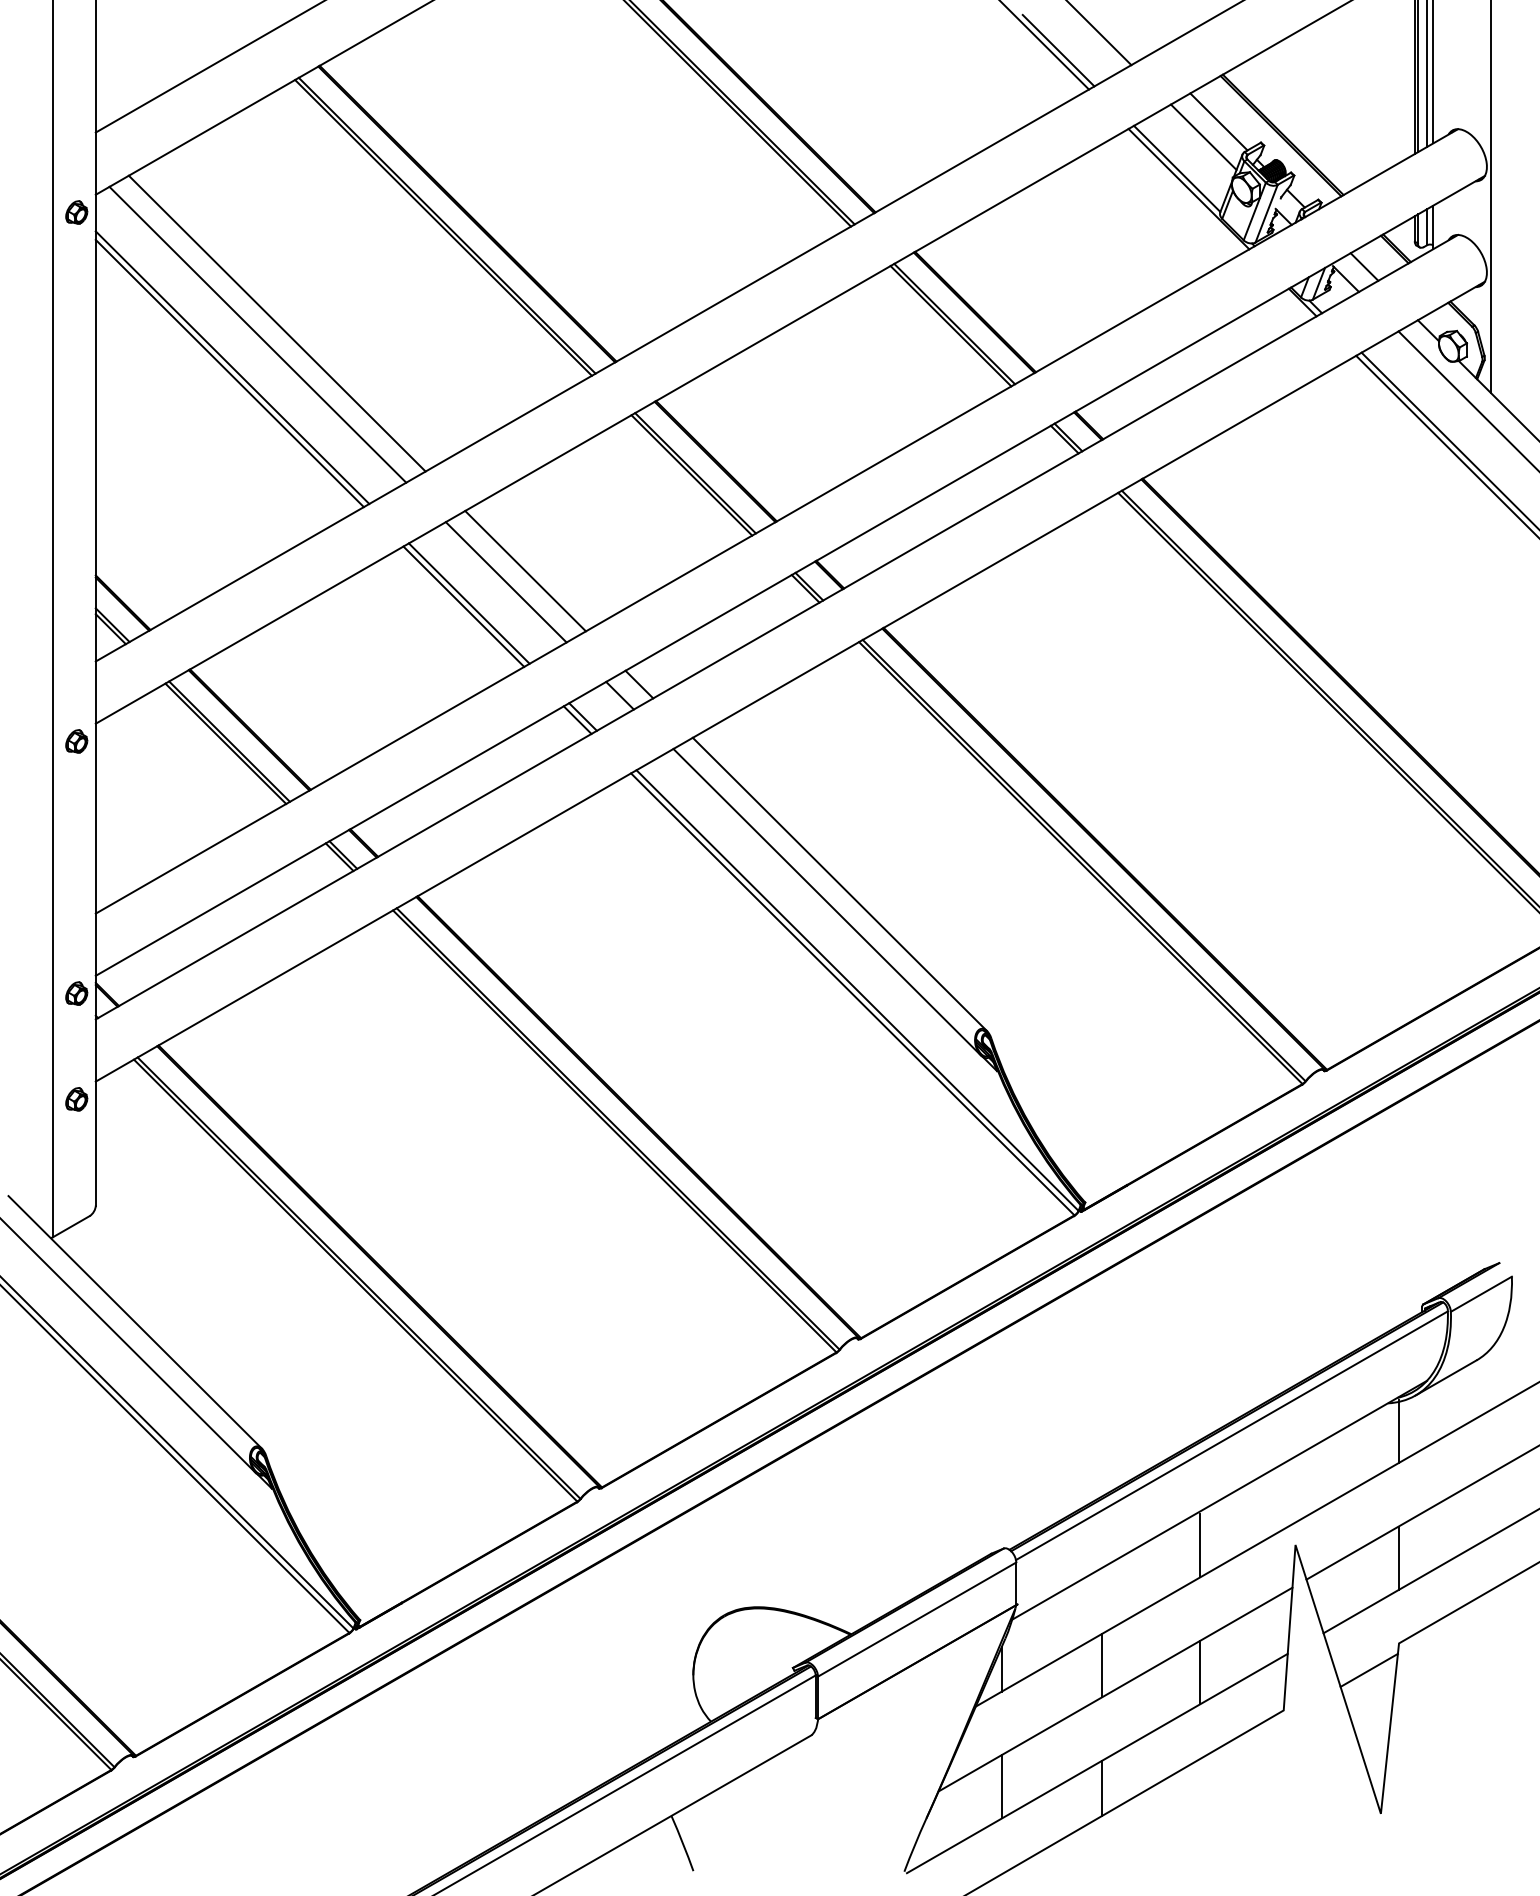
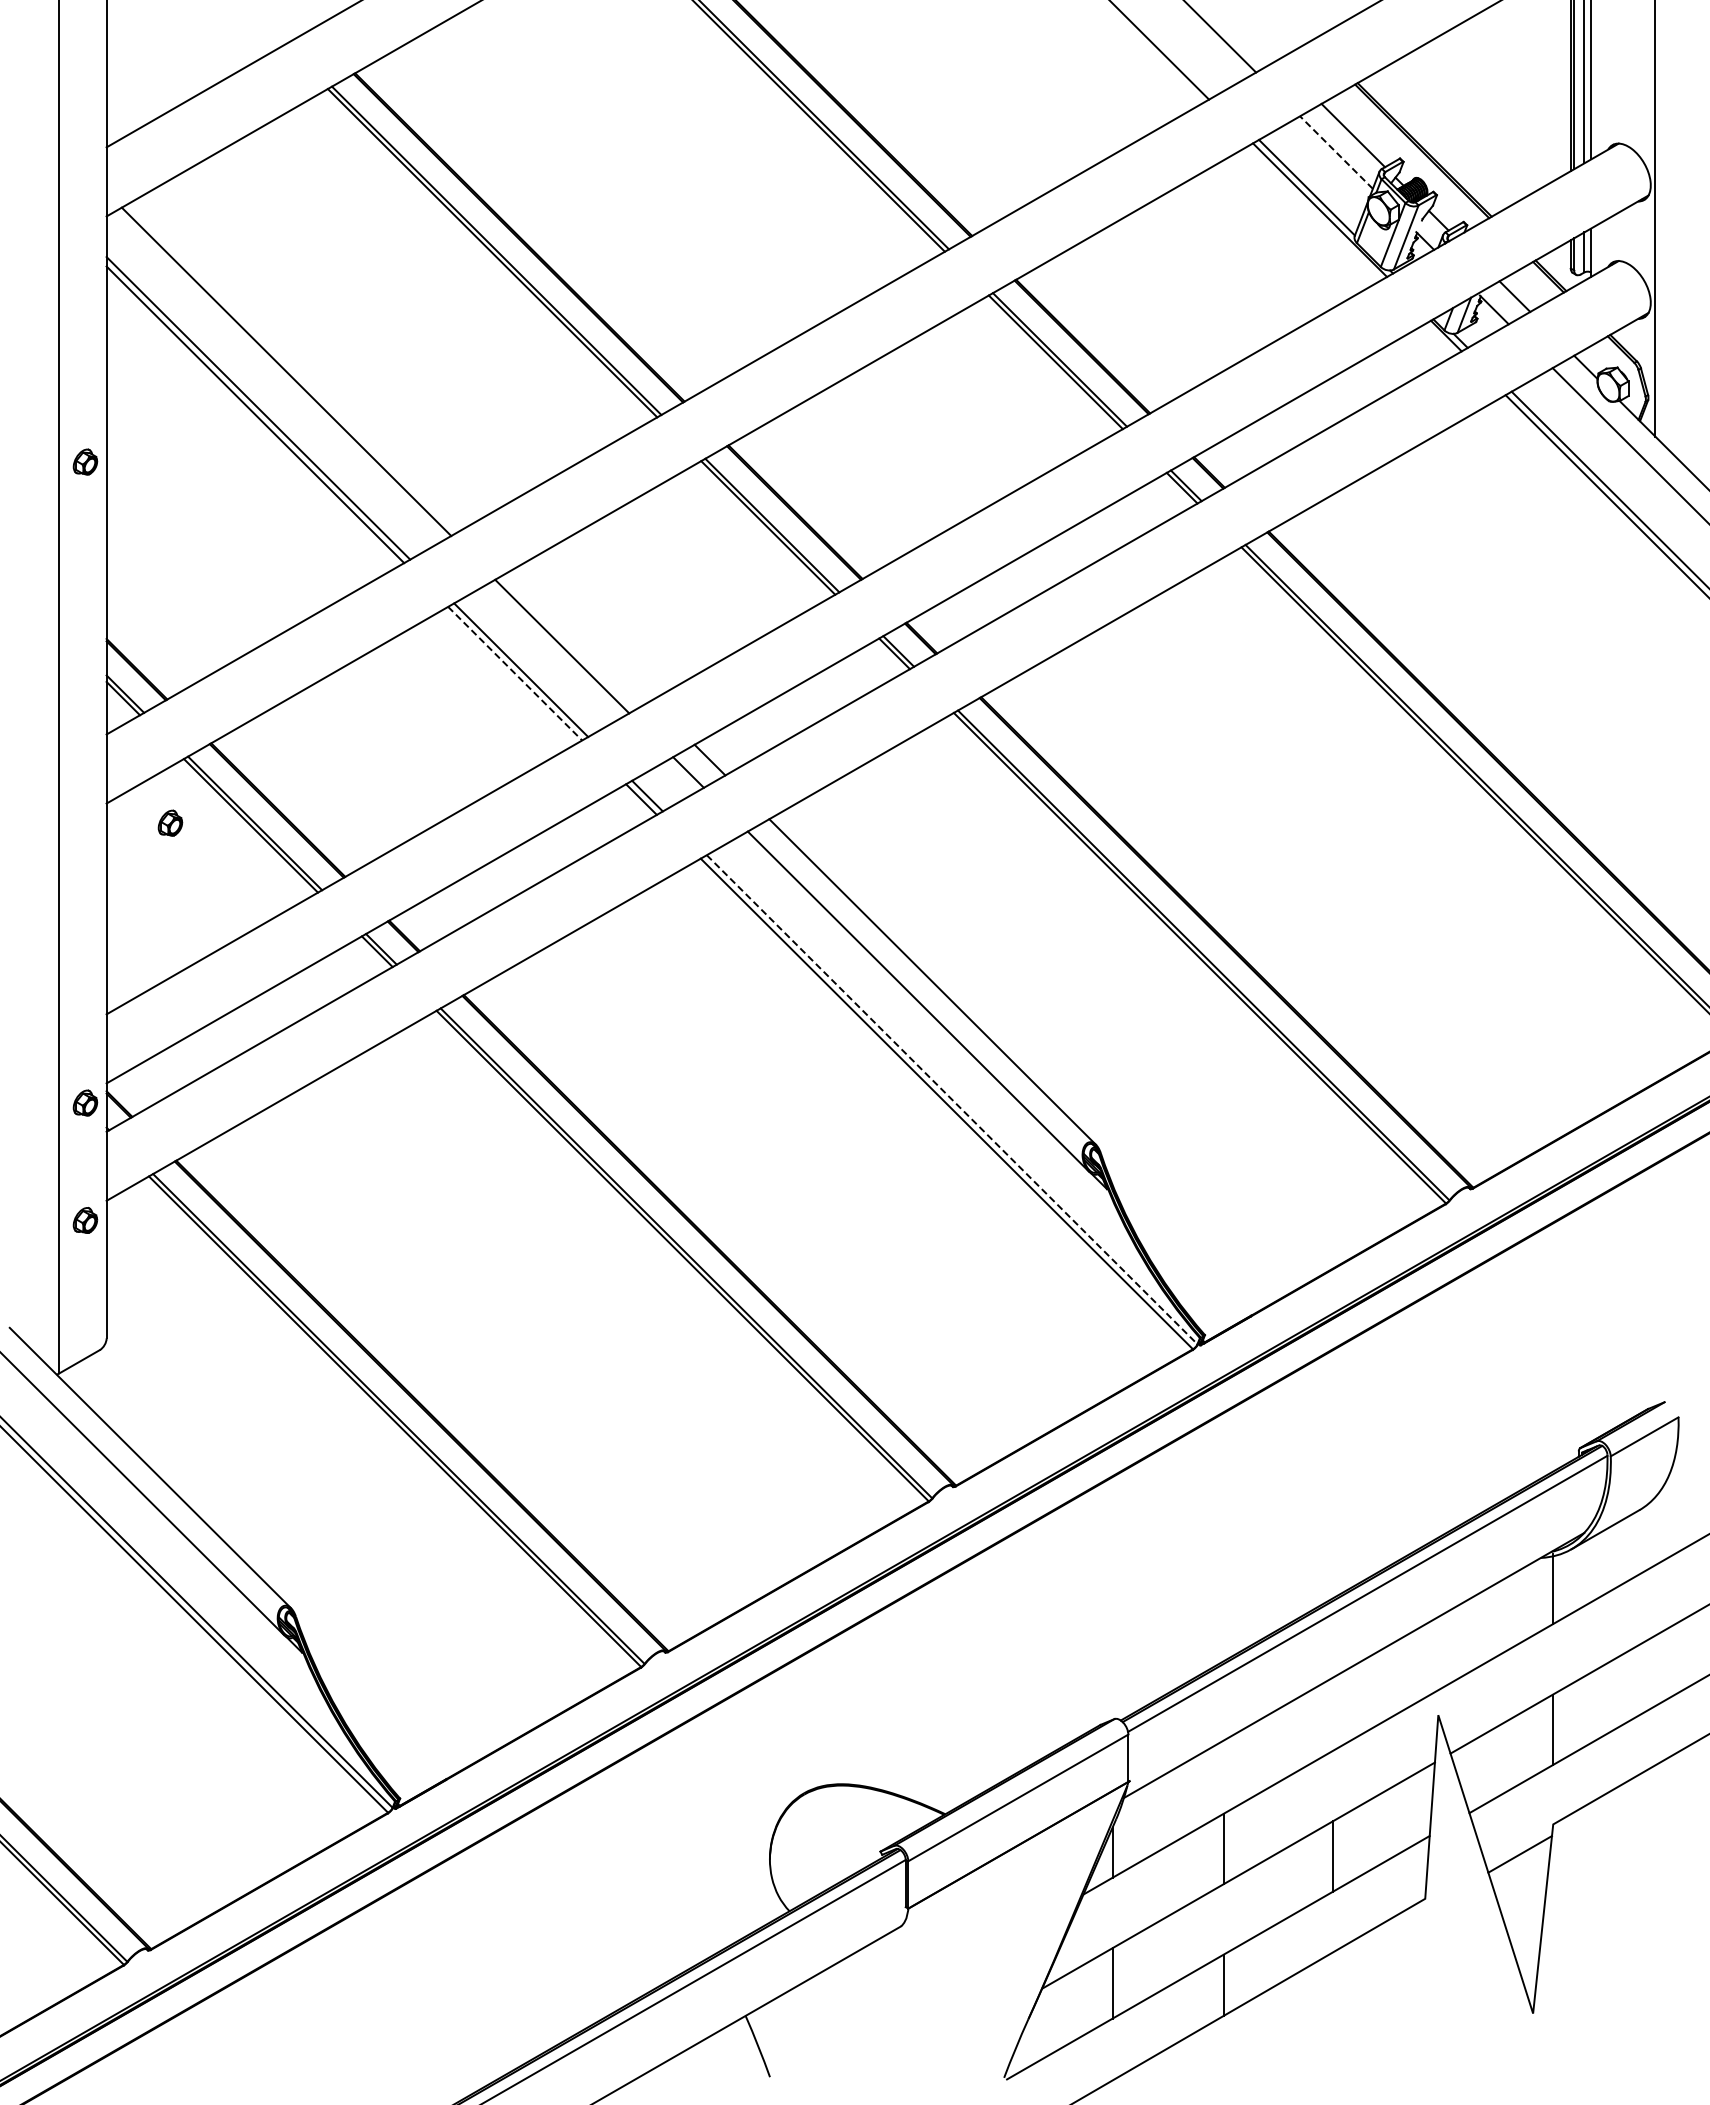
line: (1058, 50) -> (1175, 56), removed
line: (1203, 137) -> (1336, 152), solid -> dashed
part: (76, 211) -> (85, 461), moved
line: (276, 323) -> (307, 359), removed
line: (525, 571) -> (583, 634), removed
line: (464, 606) -> (515, 673), solid -> dashed
part: (76, 740) -> (170, 822), moved
line: (857, 991) -> (952, 1100), solid -> dashed
line: (1200, 1545) -> (1332, 1715), removed

